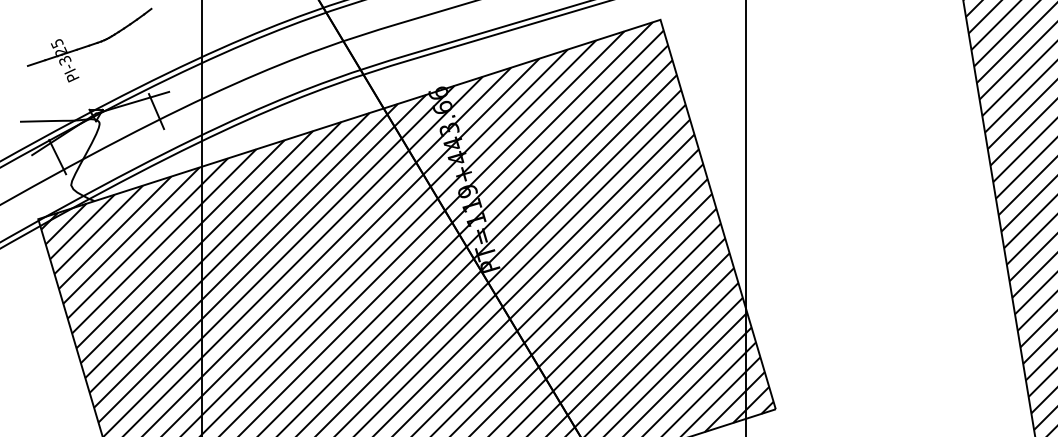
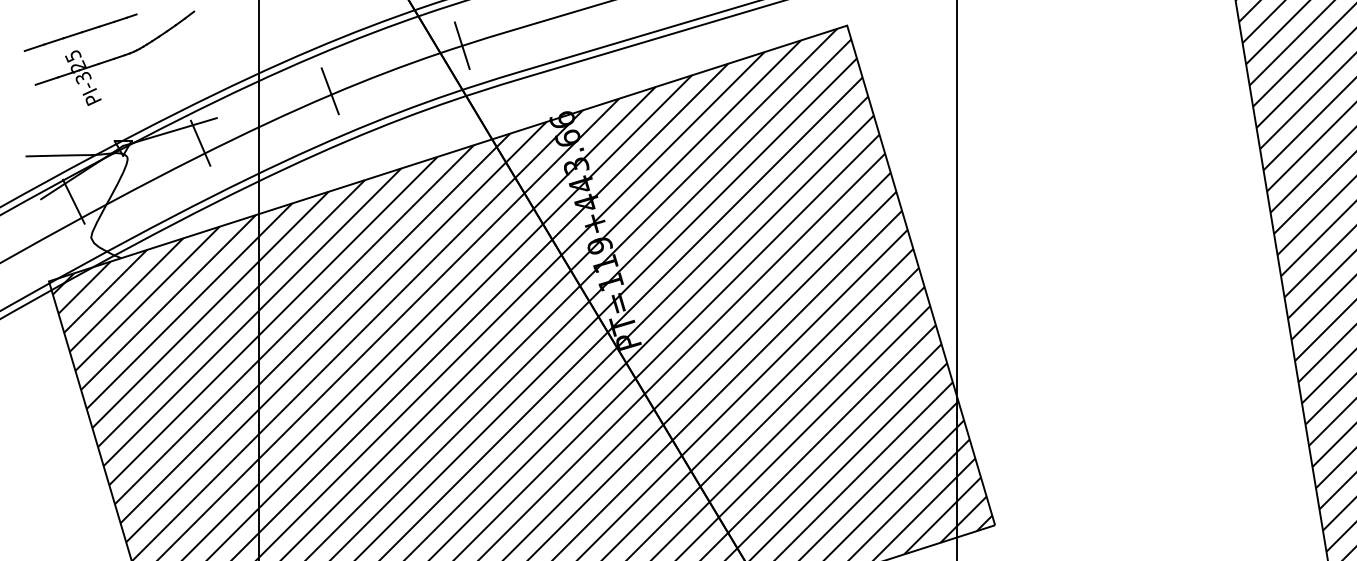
line: (62, 25) -> (80, 32), added
line: (359, 35) -> (461, 45), added
line: (256, 71) -> (329, 91), added

